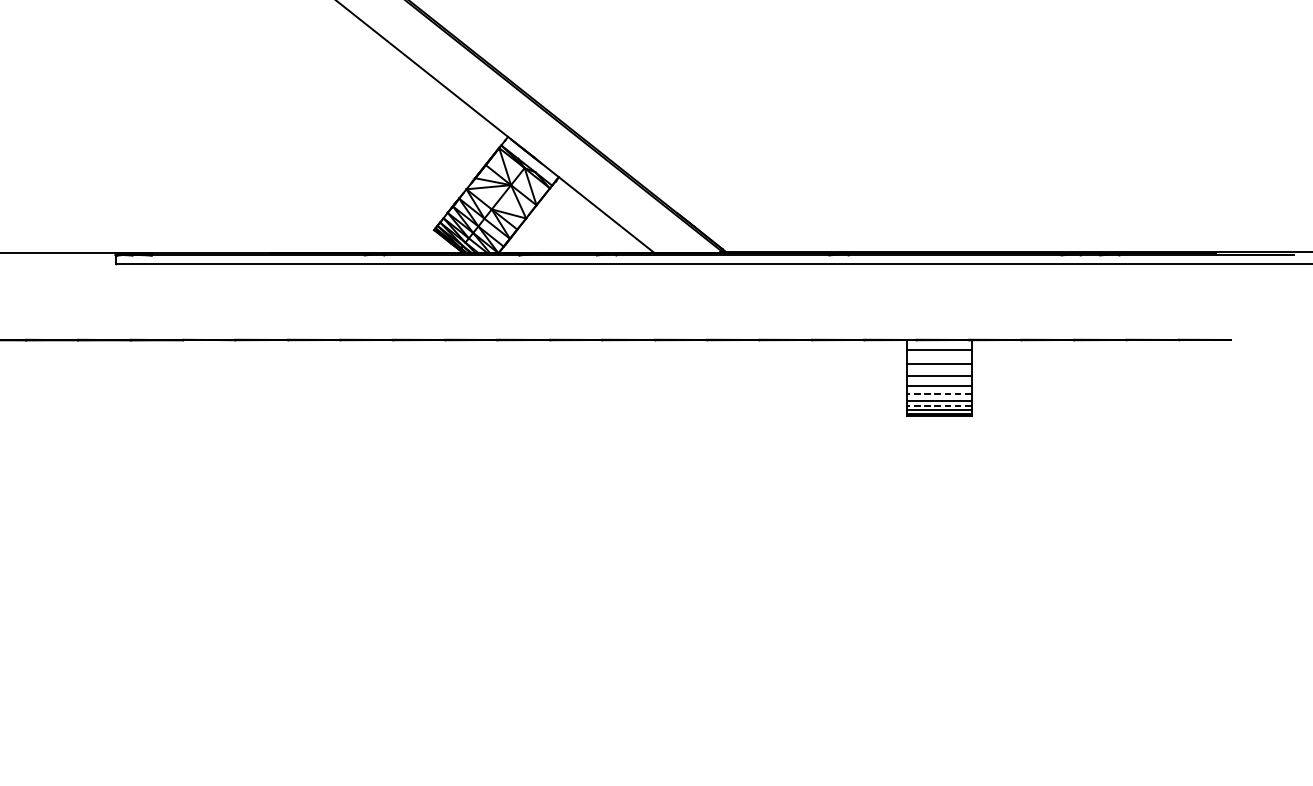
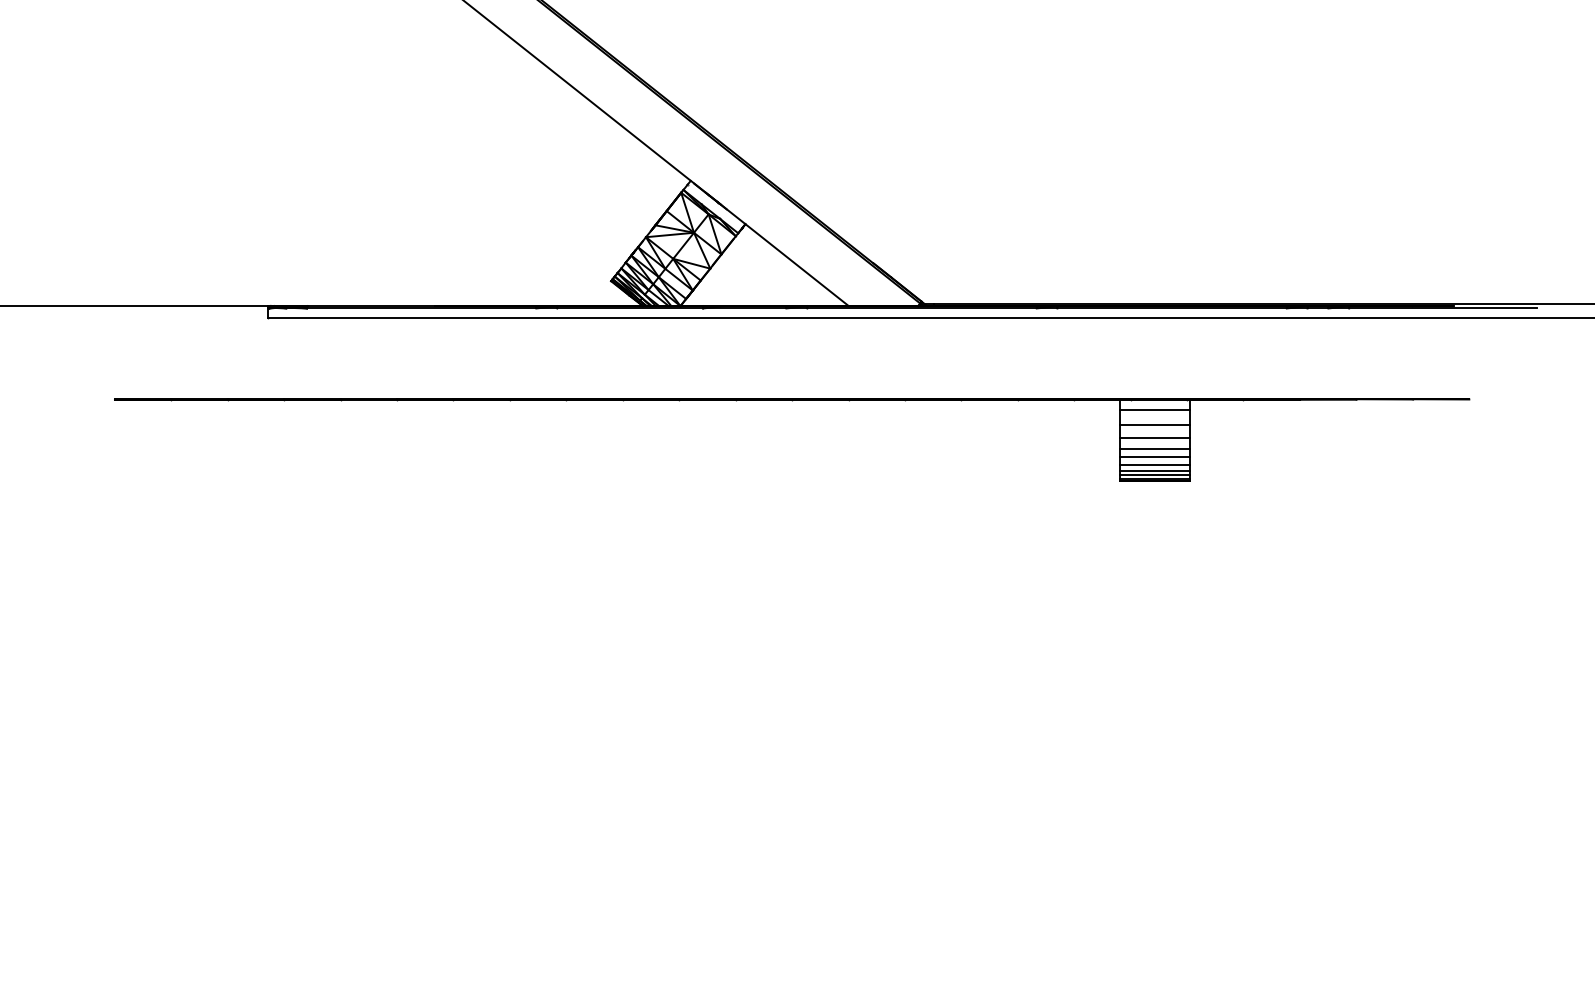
line: (939, 393) -> (1155, 457), dashed -> solid
line: (939, 405) -> (1155, 470), dashed -> solid

